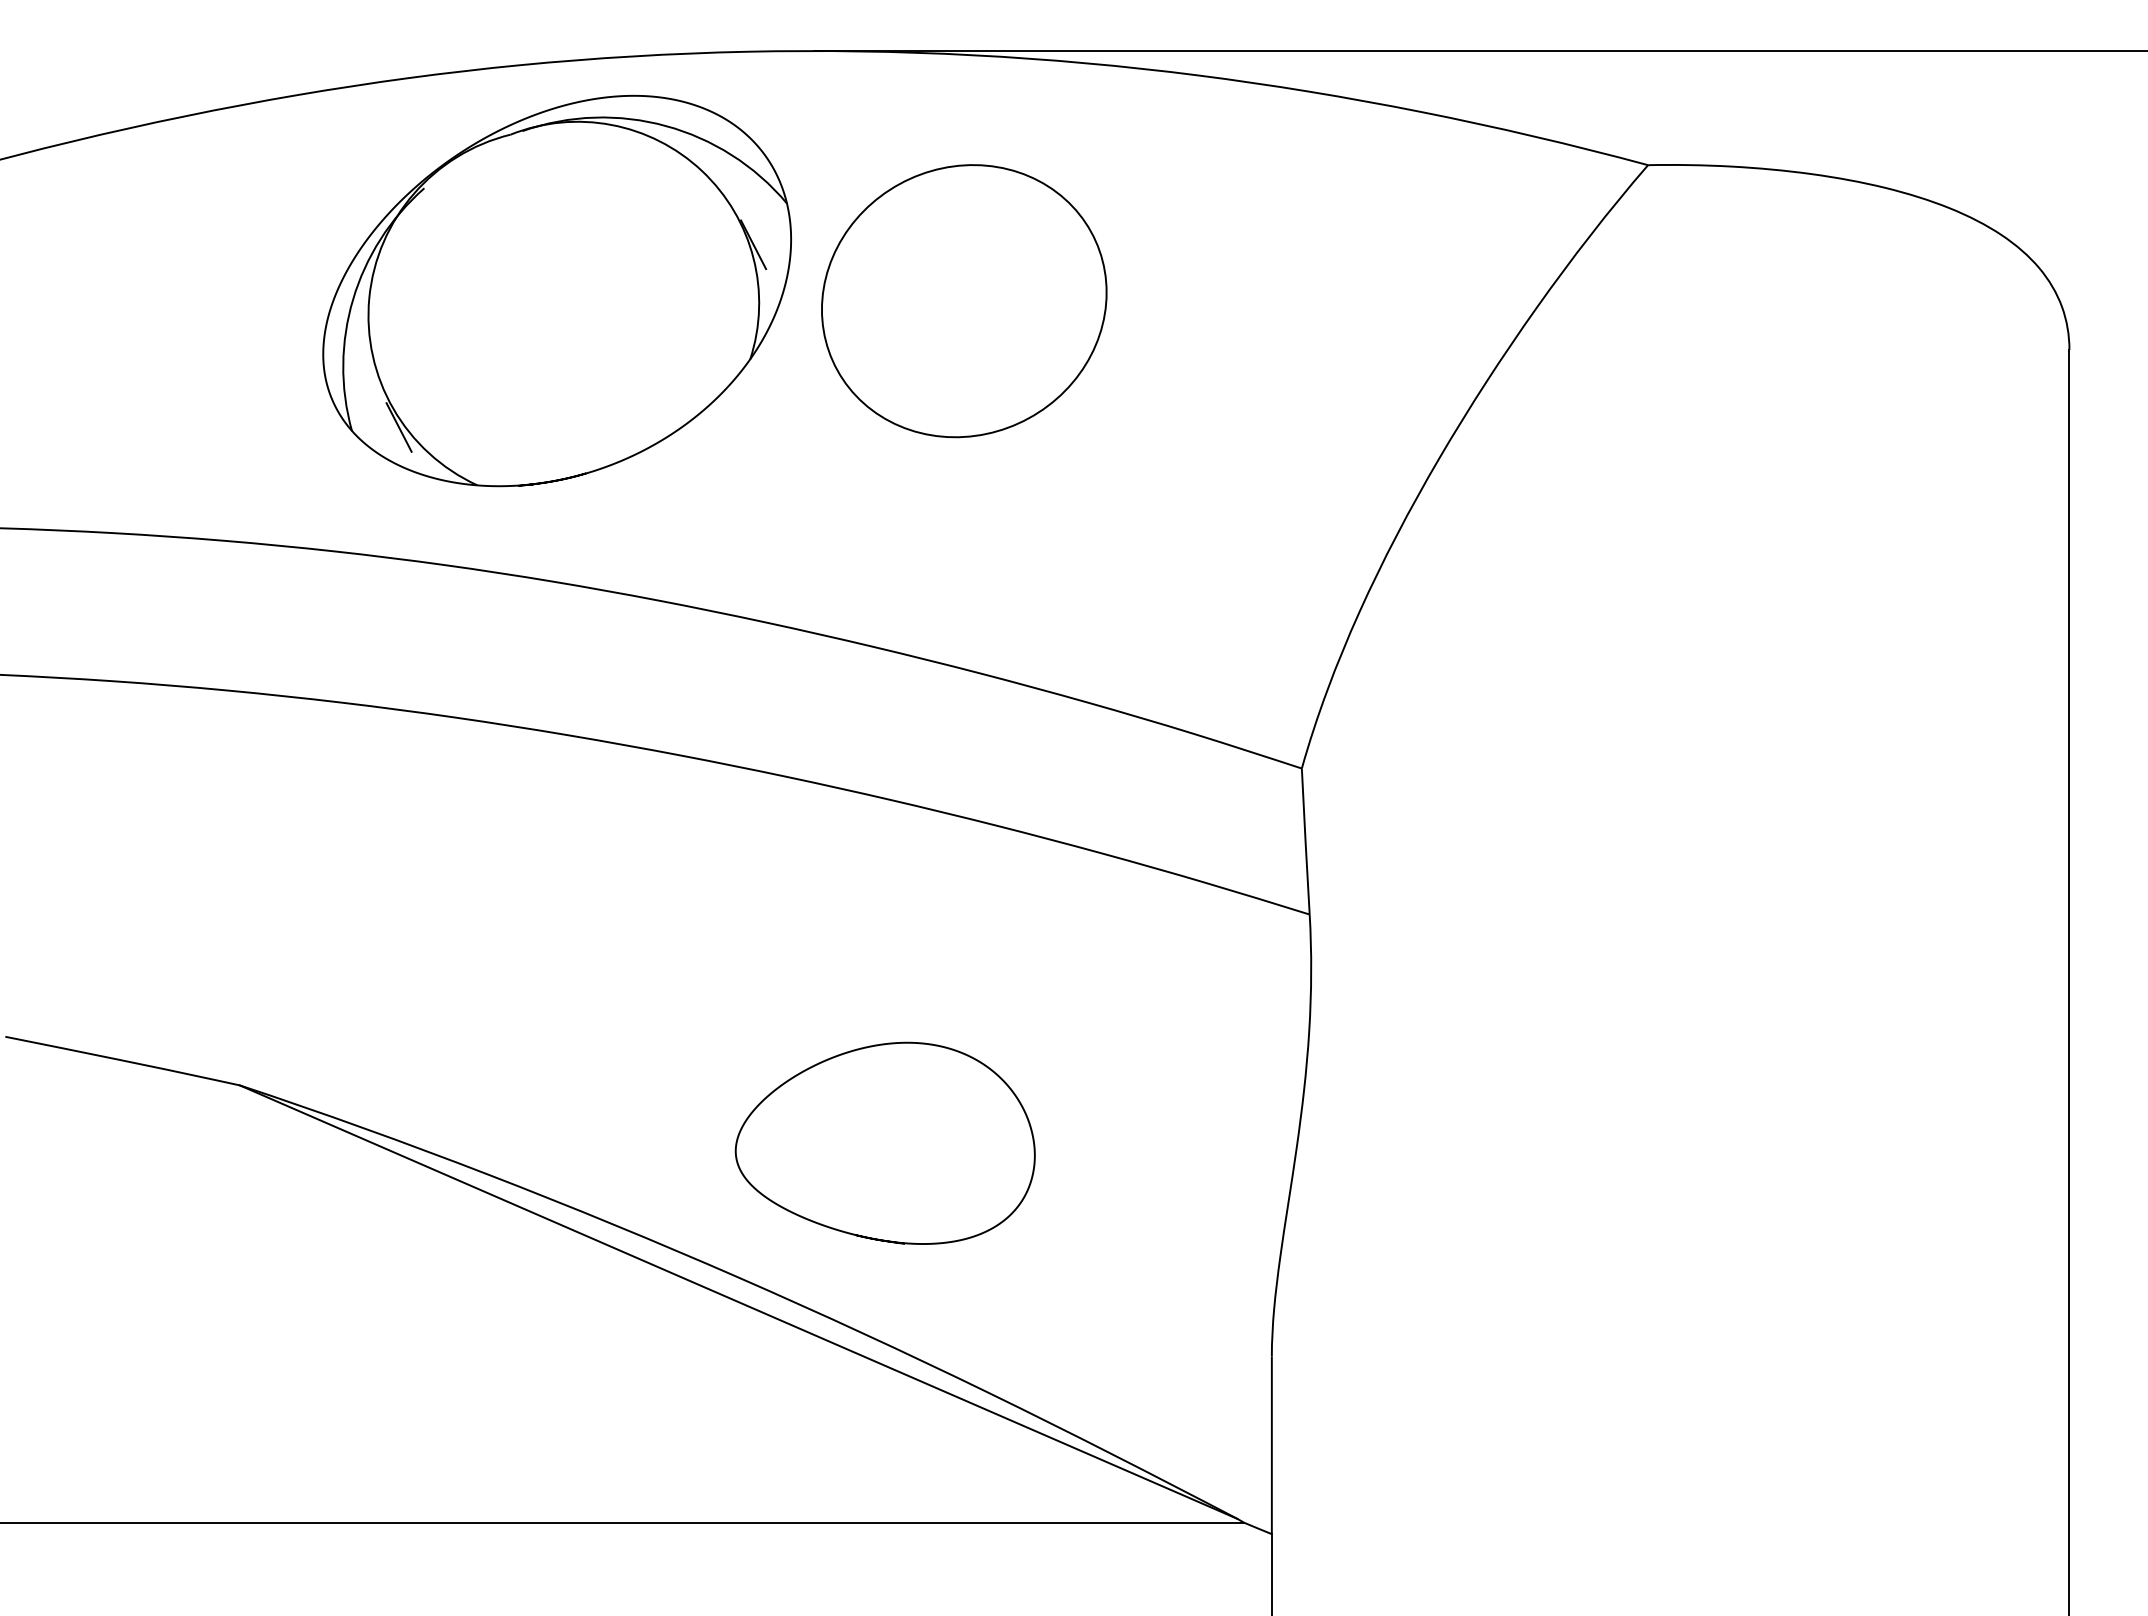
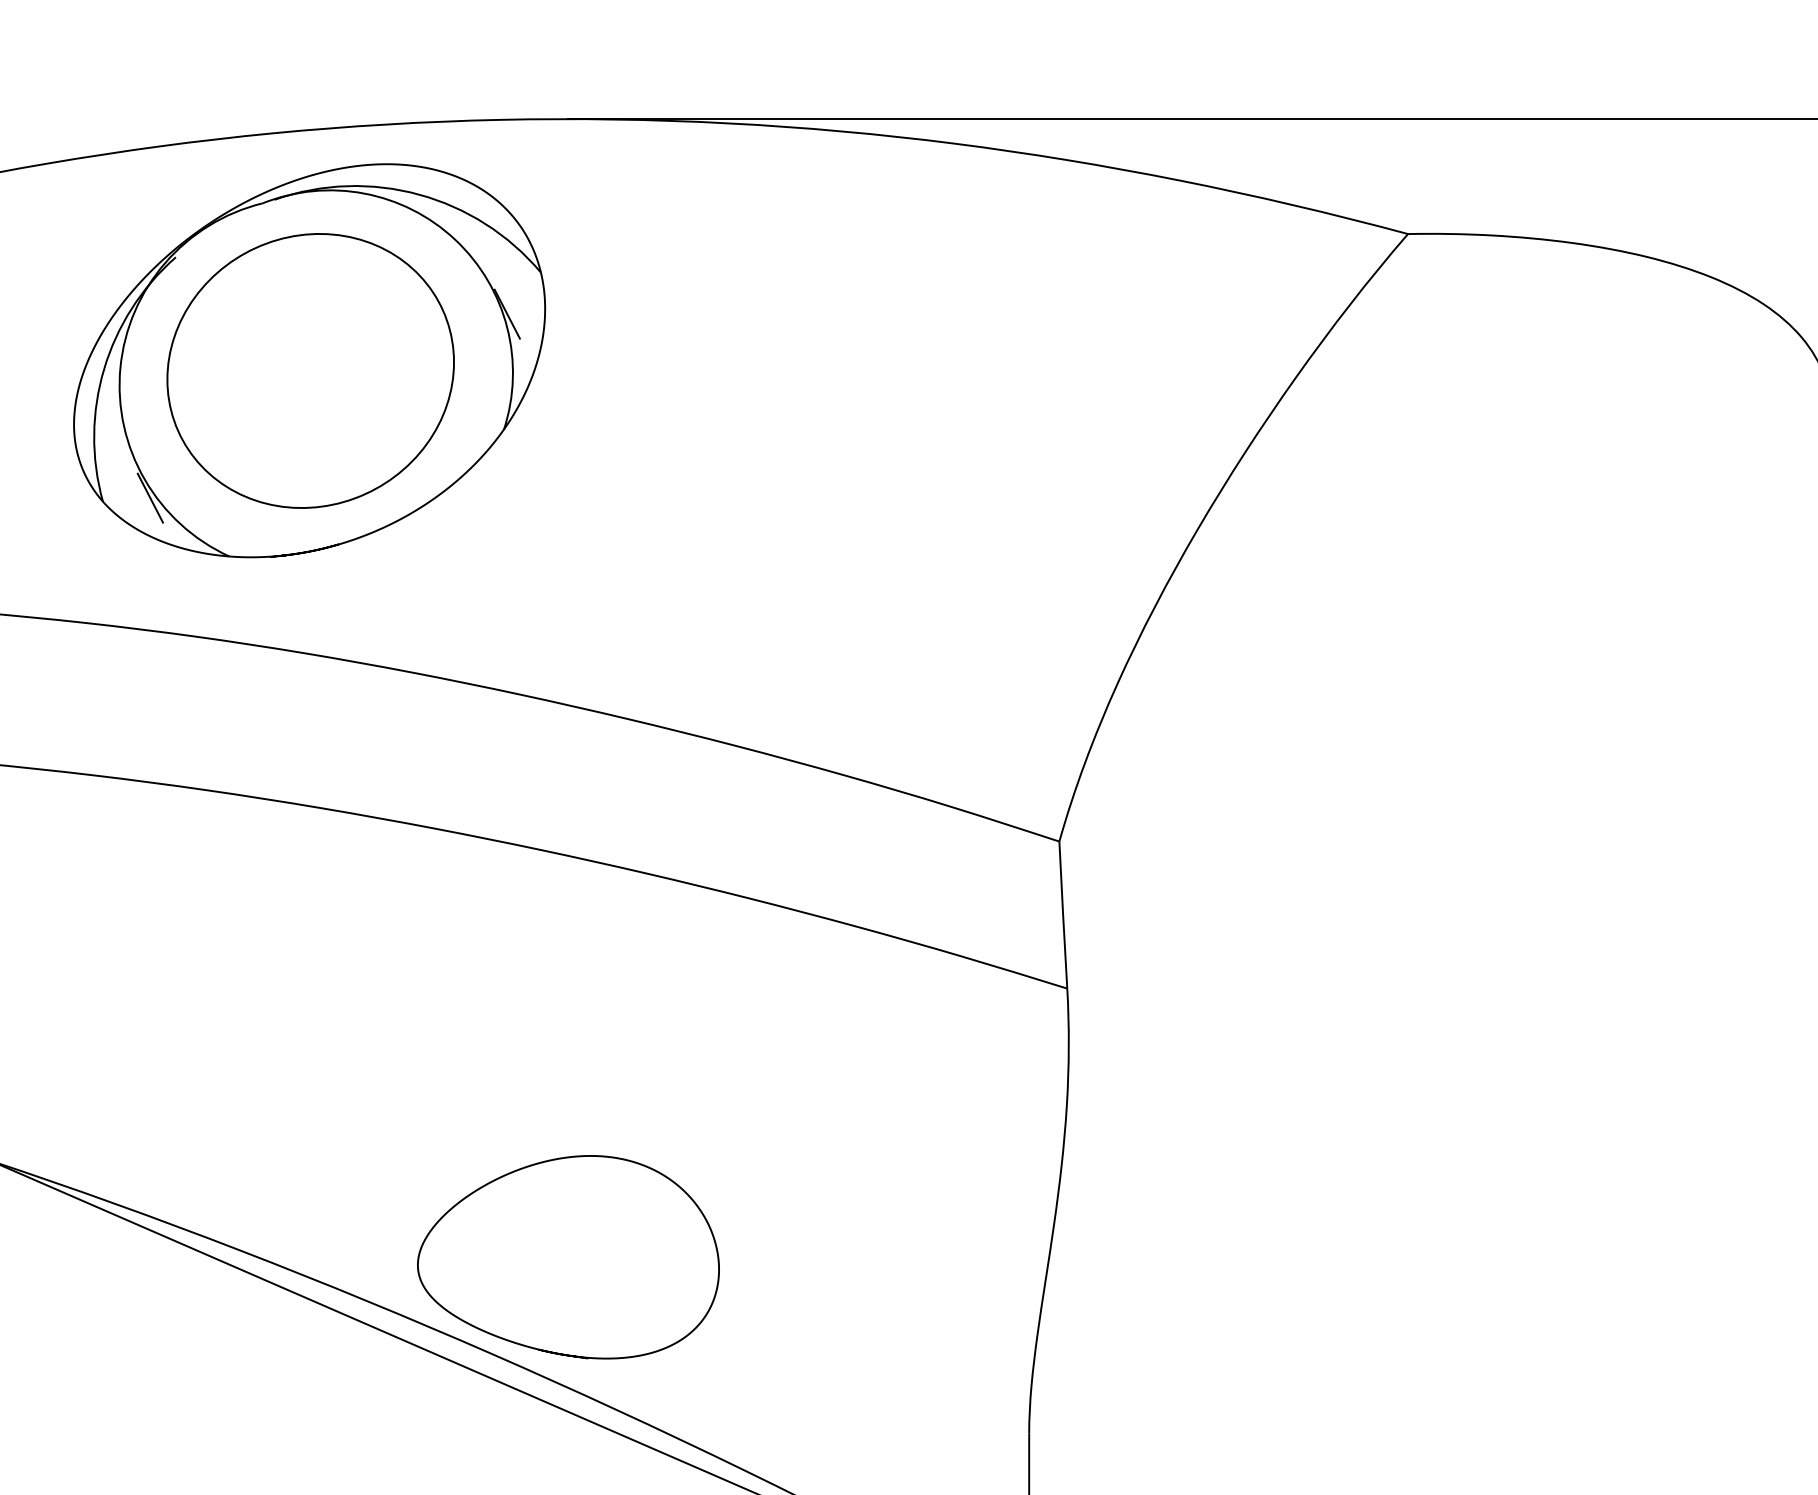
part: (964, 301) -> (310, 371), moved
curve: (863, 1235) -> (546, 1350), moved

